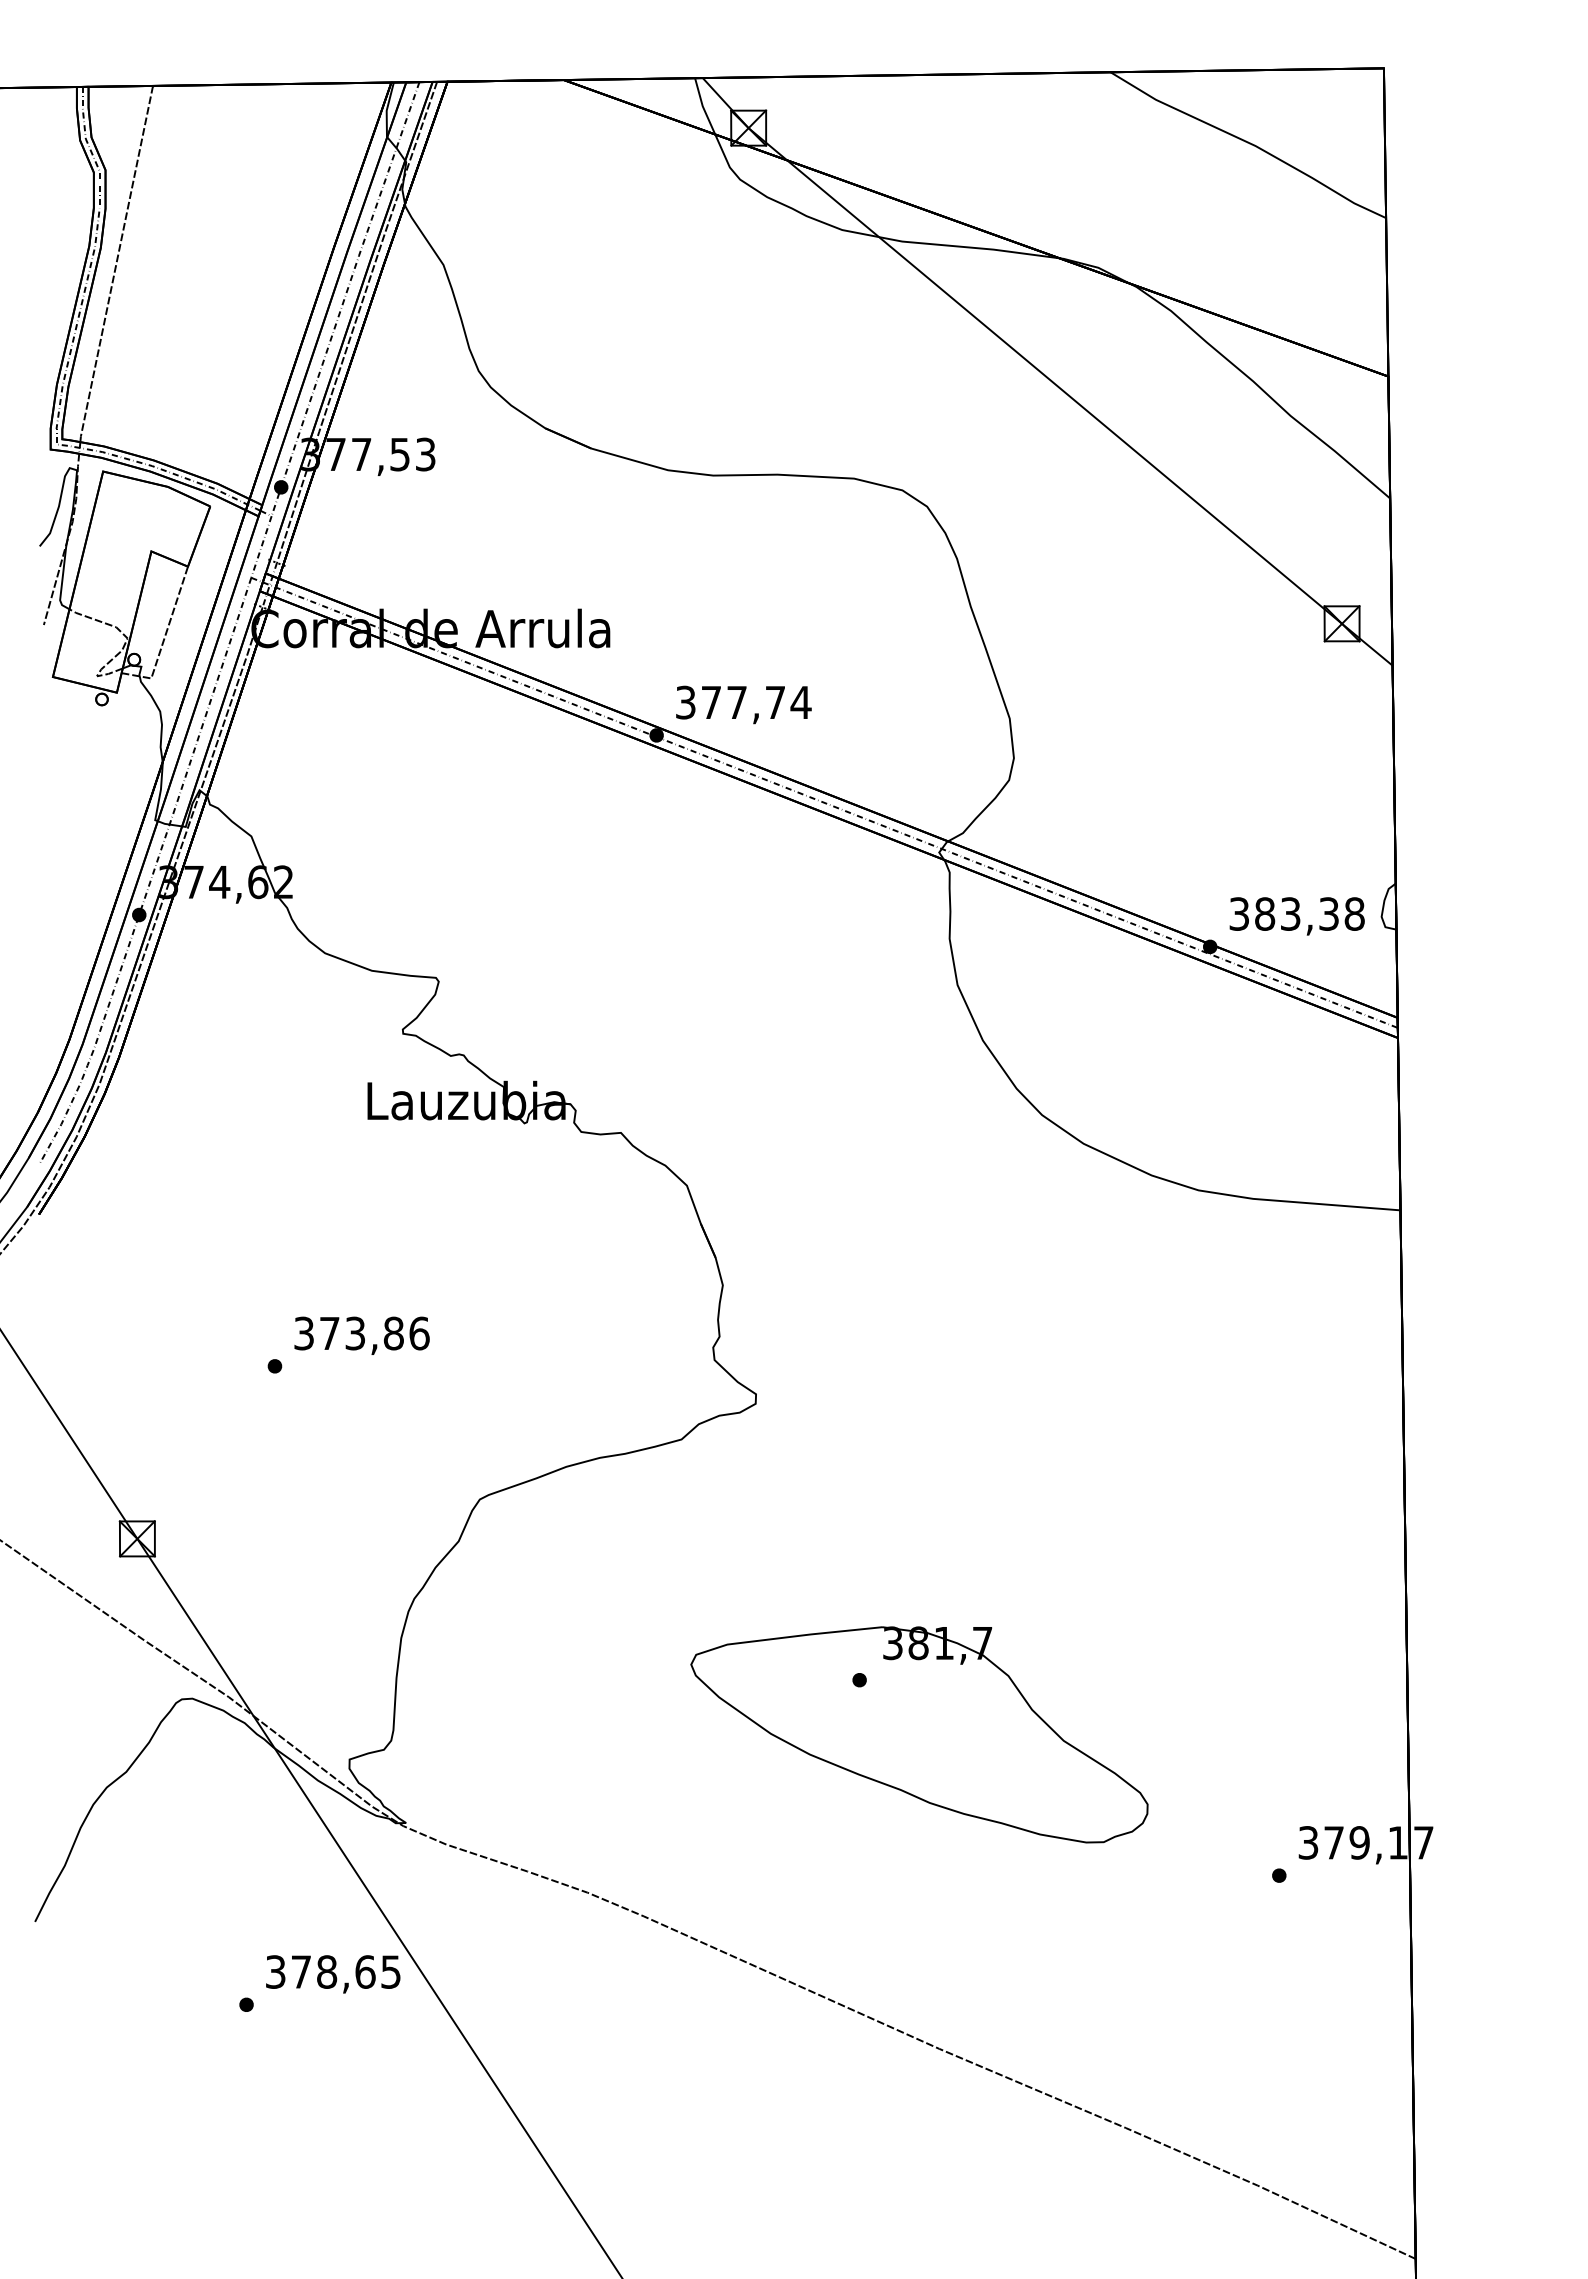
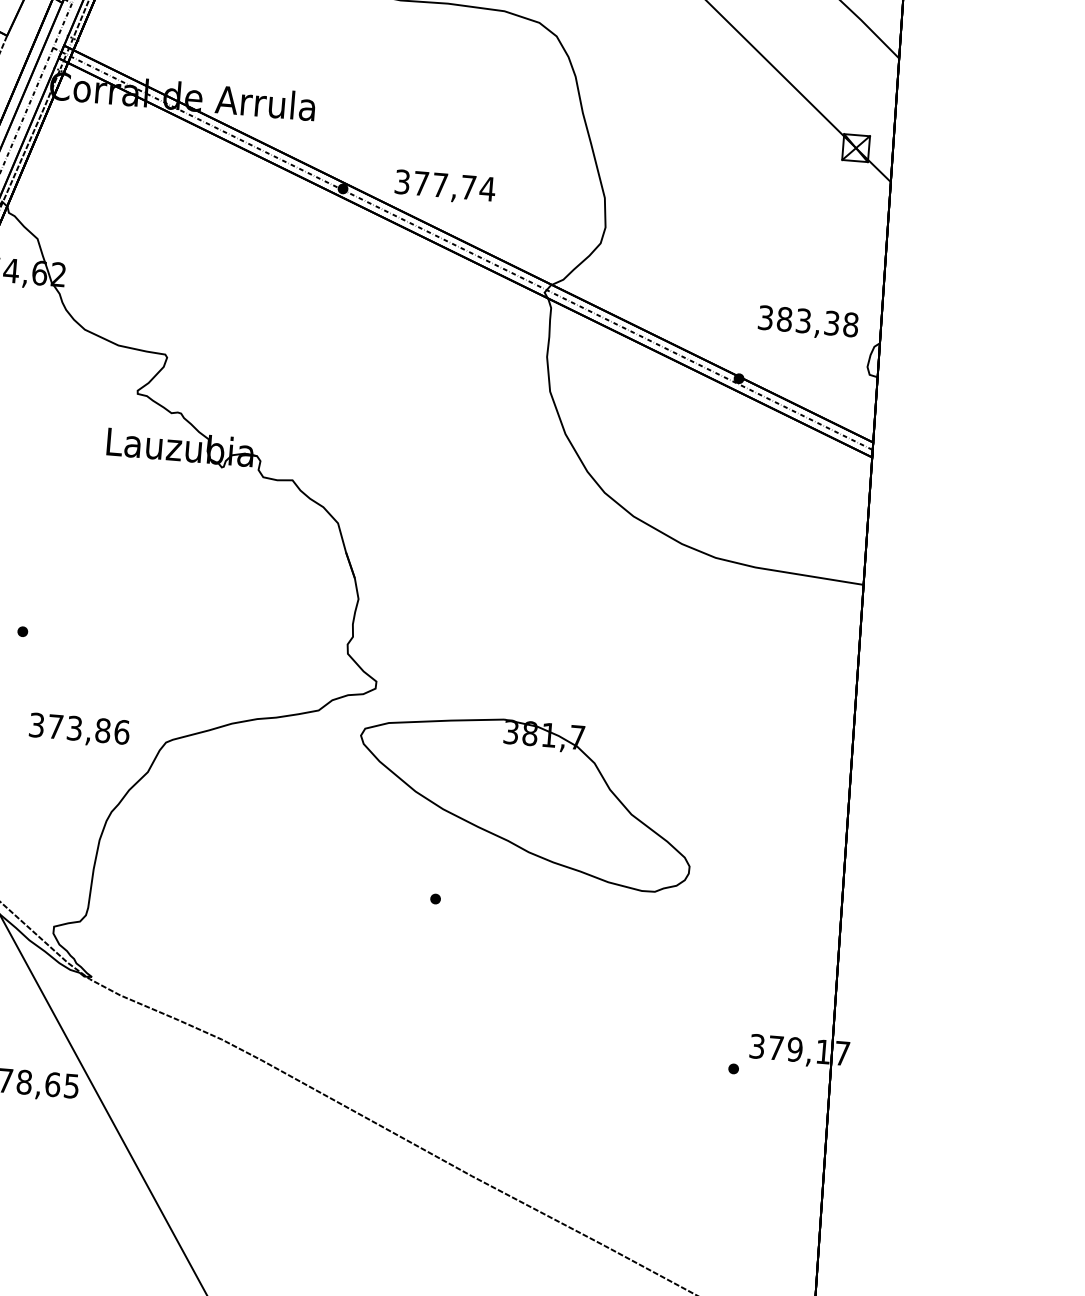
text: (743, 704) -> (444, 186), moved
text: (1296, 916) -> (807, 323), moved
text: (361, 1335) -> (79, 730), moved
part: (919, 1734) -> (525, 801), moved

